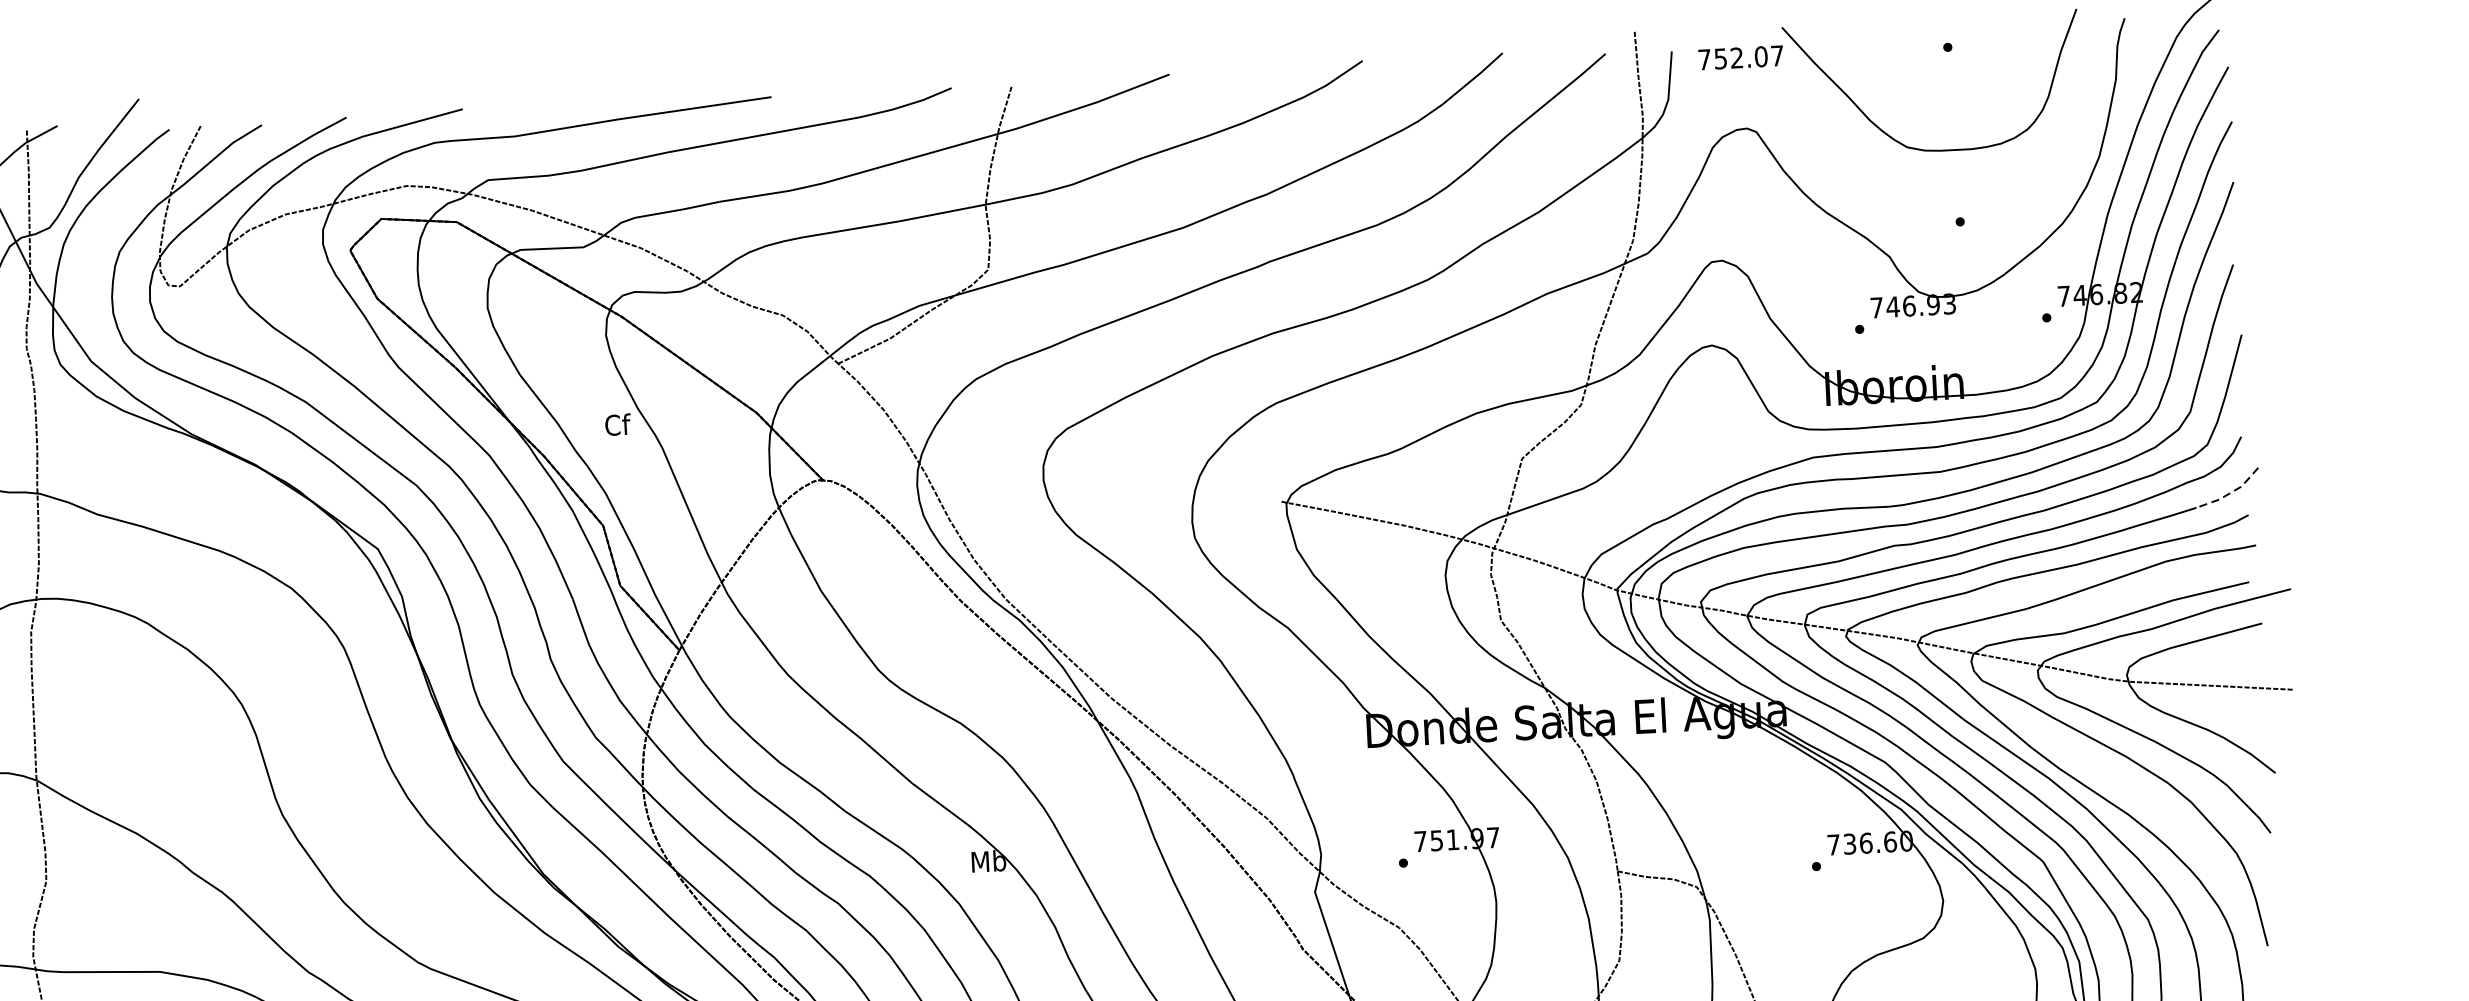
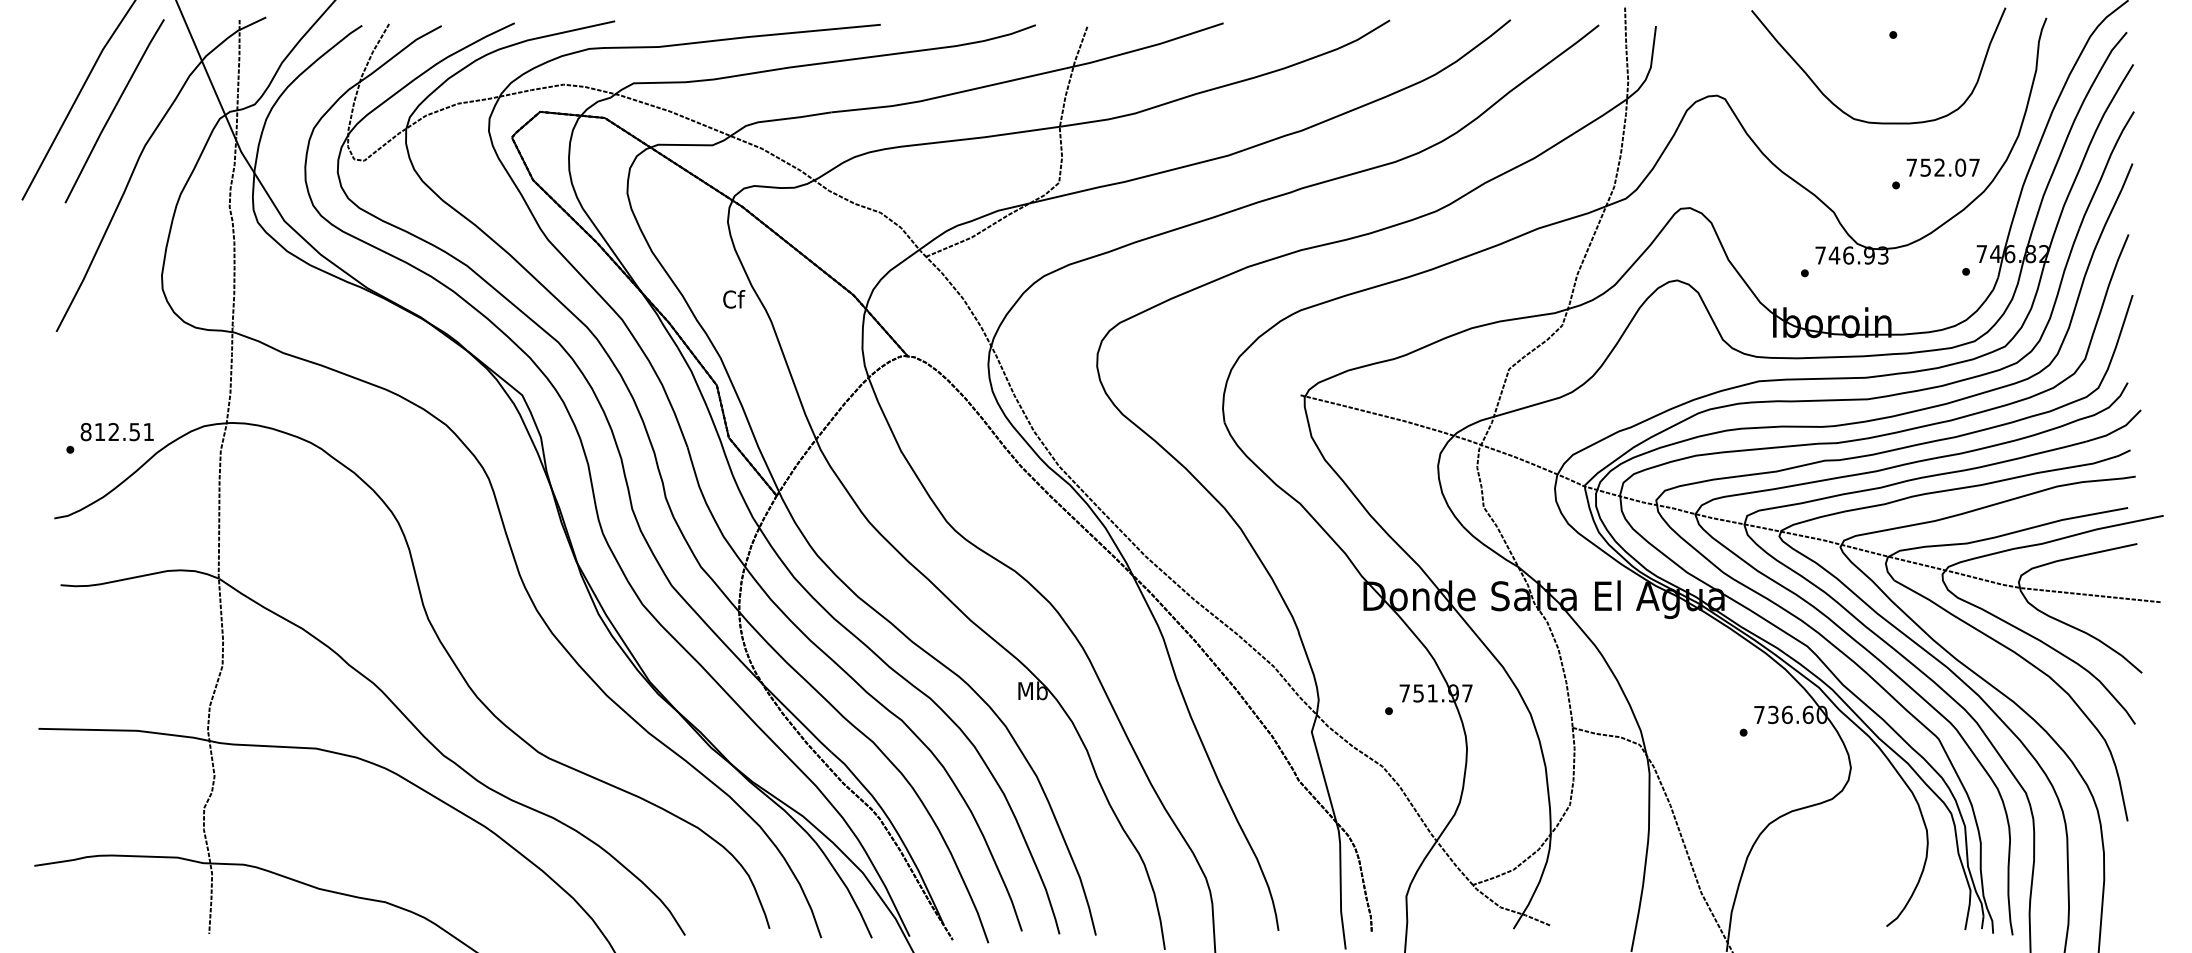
text: (1740, 57) -> (1942, 167), moved
line: (2231, 492) -> (2116, 430), dashed -> solid

